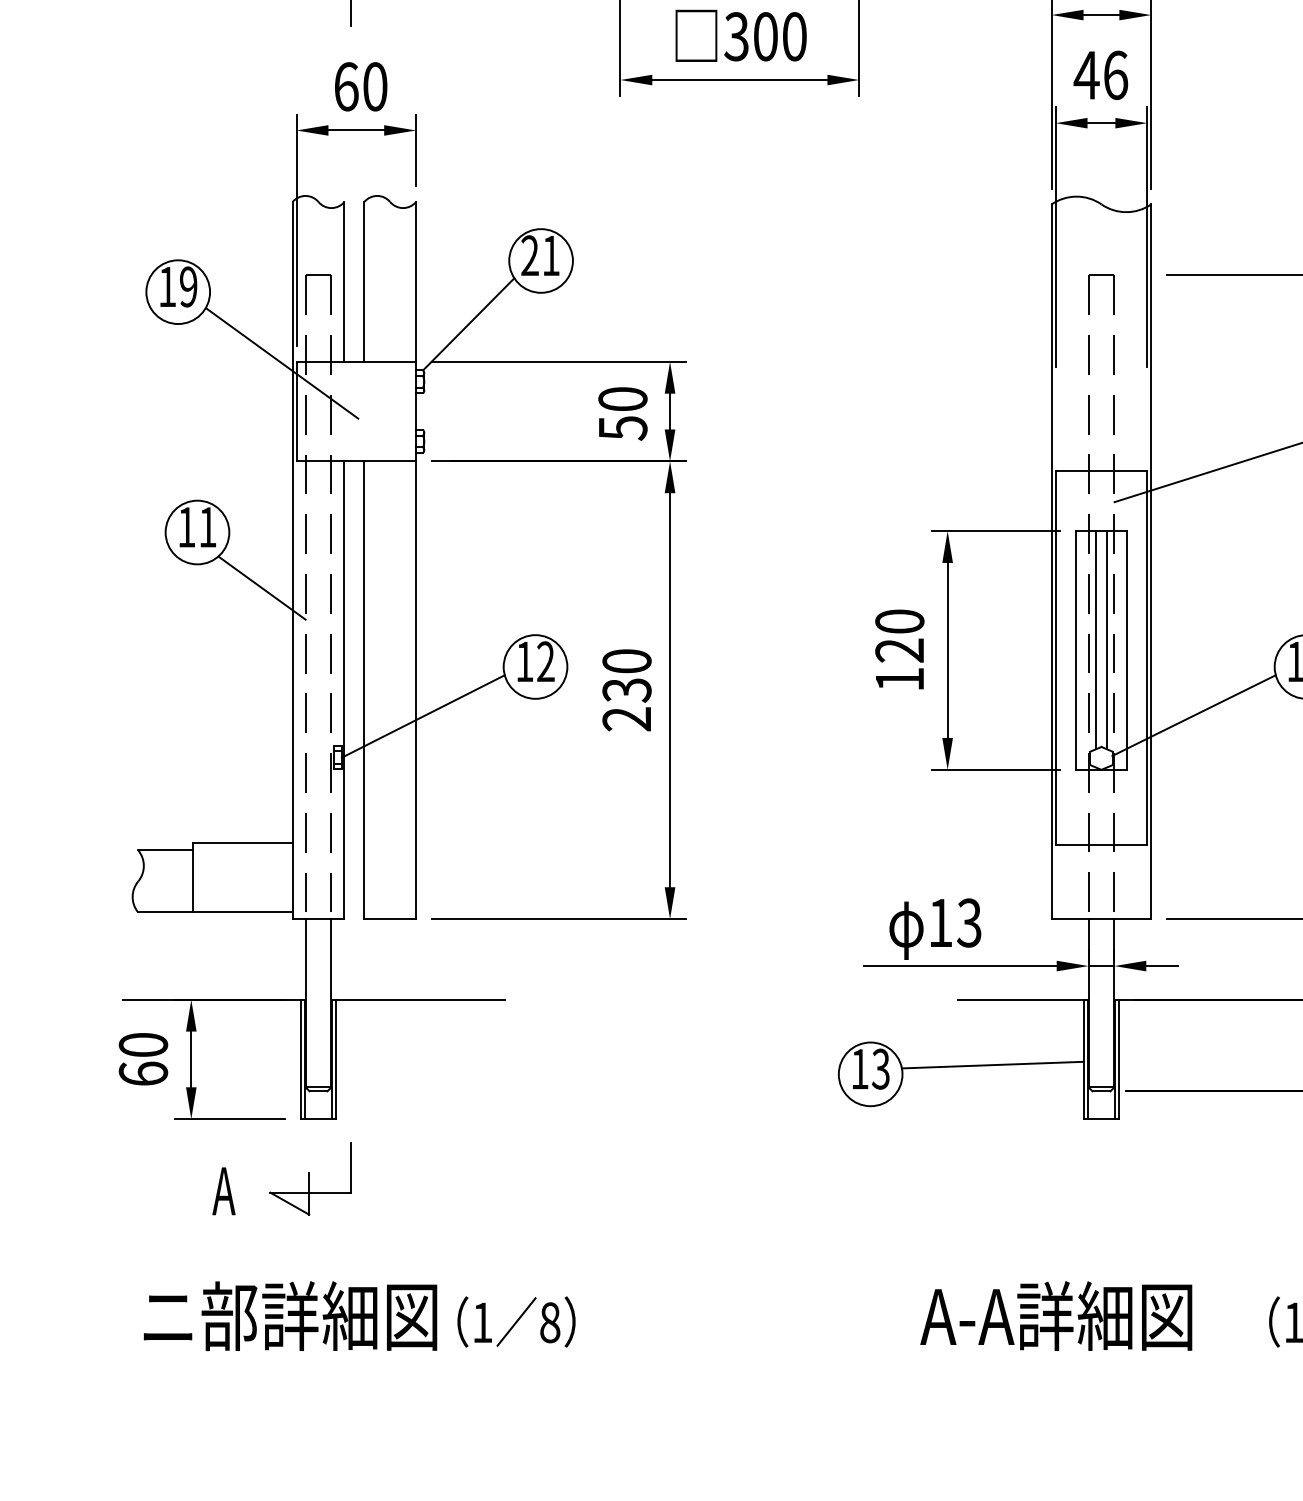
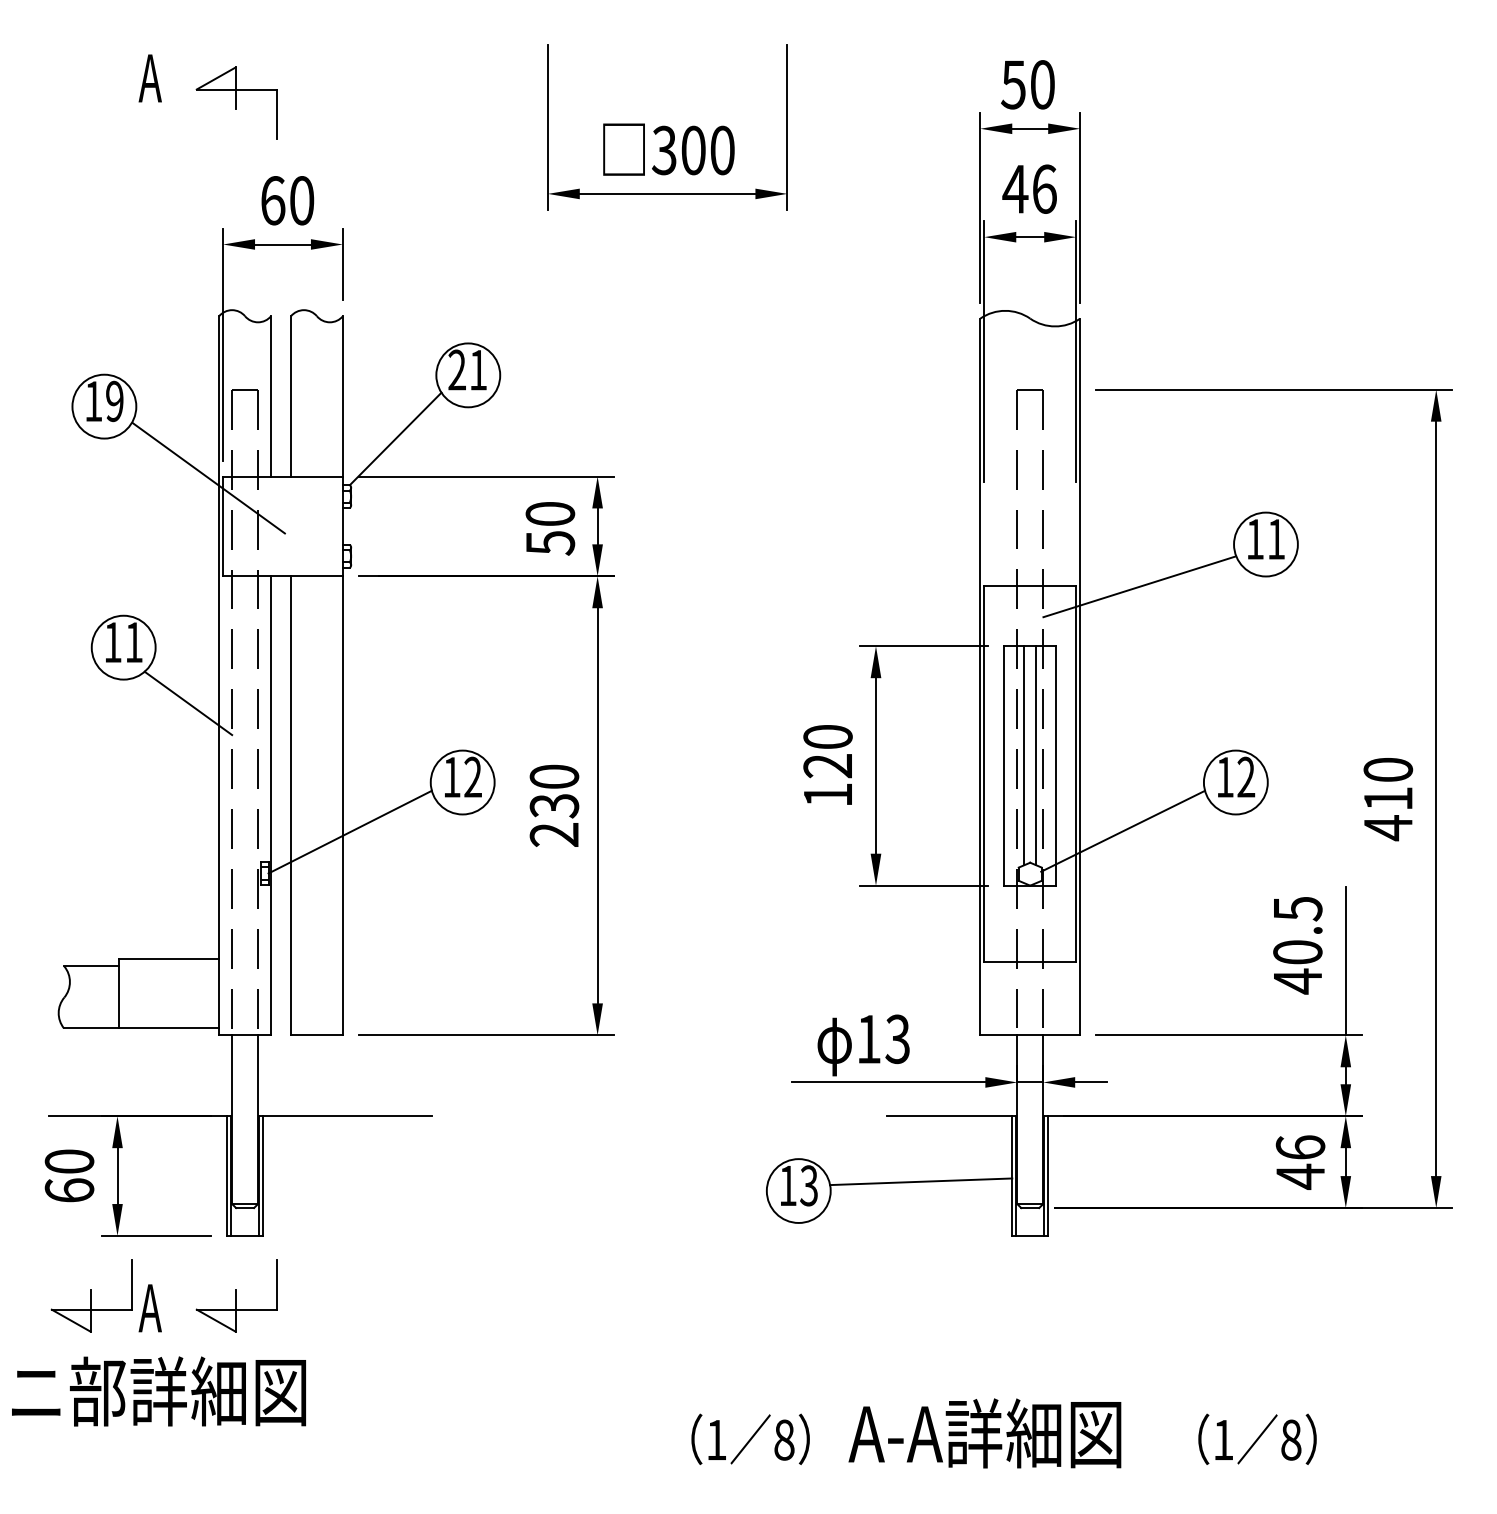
part: (165, 1178) -> (91, 1295), added
text: (290, 1316) -> (158, 1391), moved
text: (516, 1321) -> (750, 1438), moved

